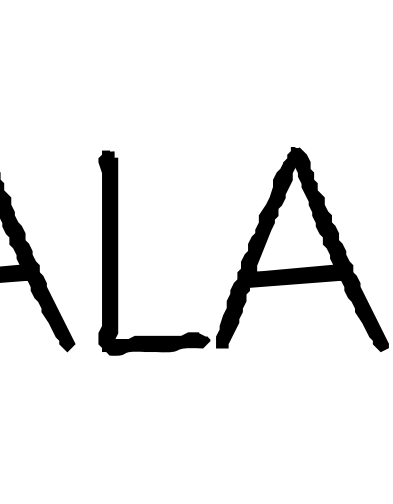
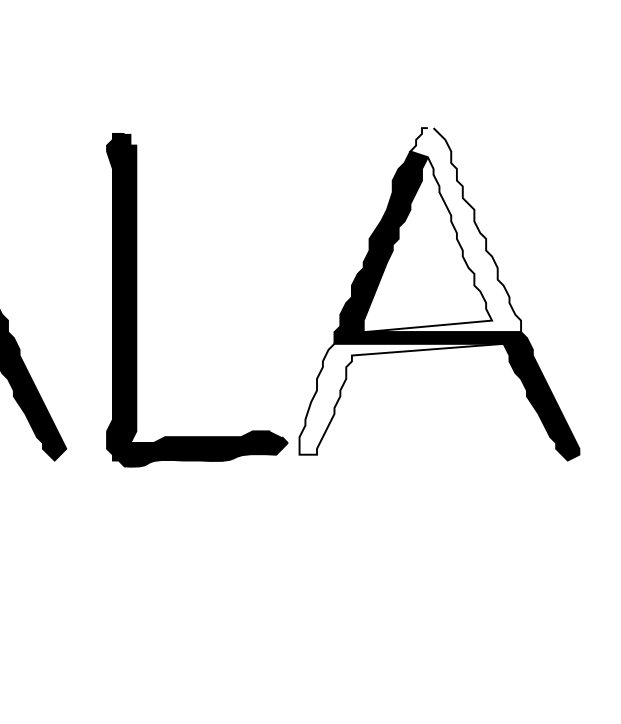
fill: (304, 209) -> (442, 228), removed
fill: (279, 313) -> (401, 399), removed

